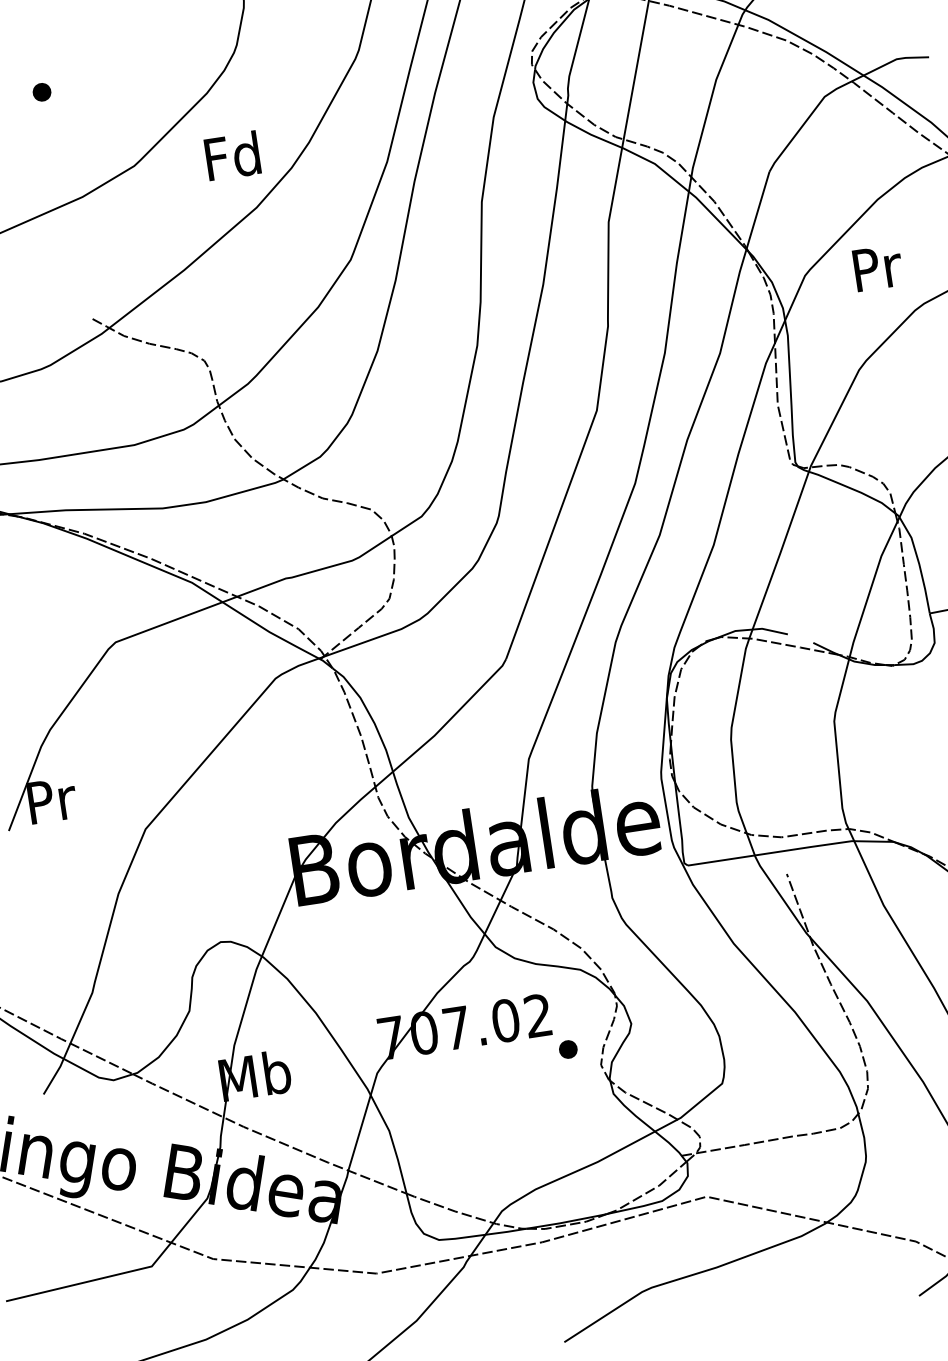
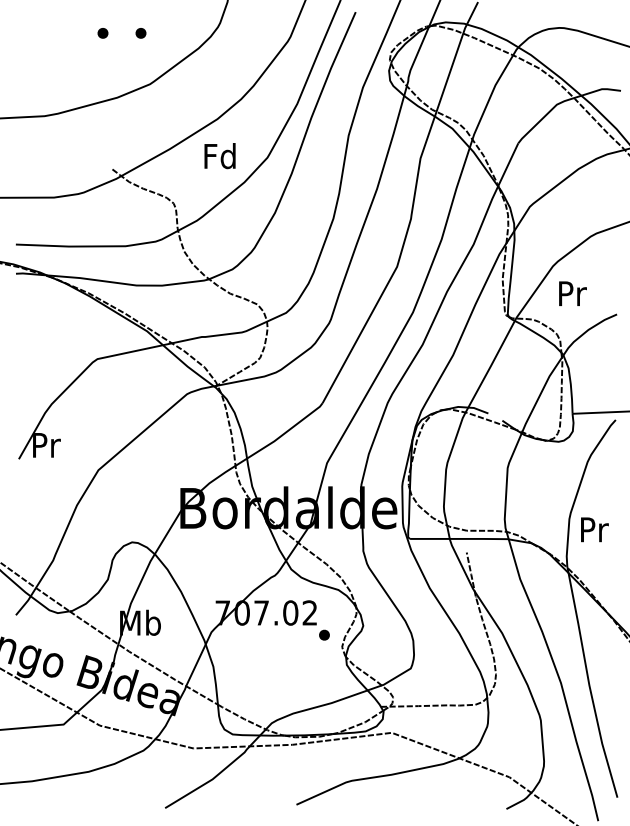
part: (105, 83) -> (140, 33), added
text: (231, 156) -> (219, 156), moved
text: (877, 267) -> (572, 293), moved

